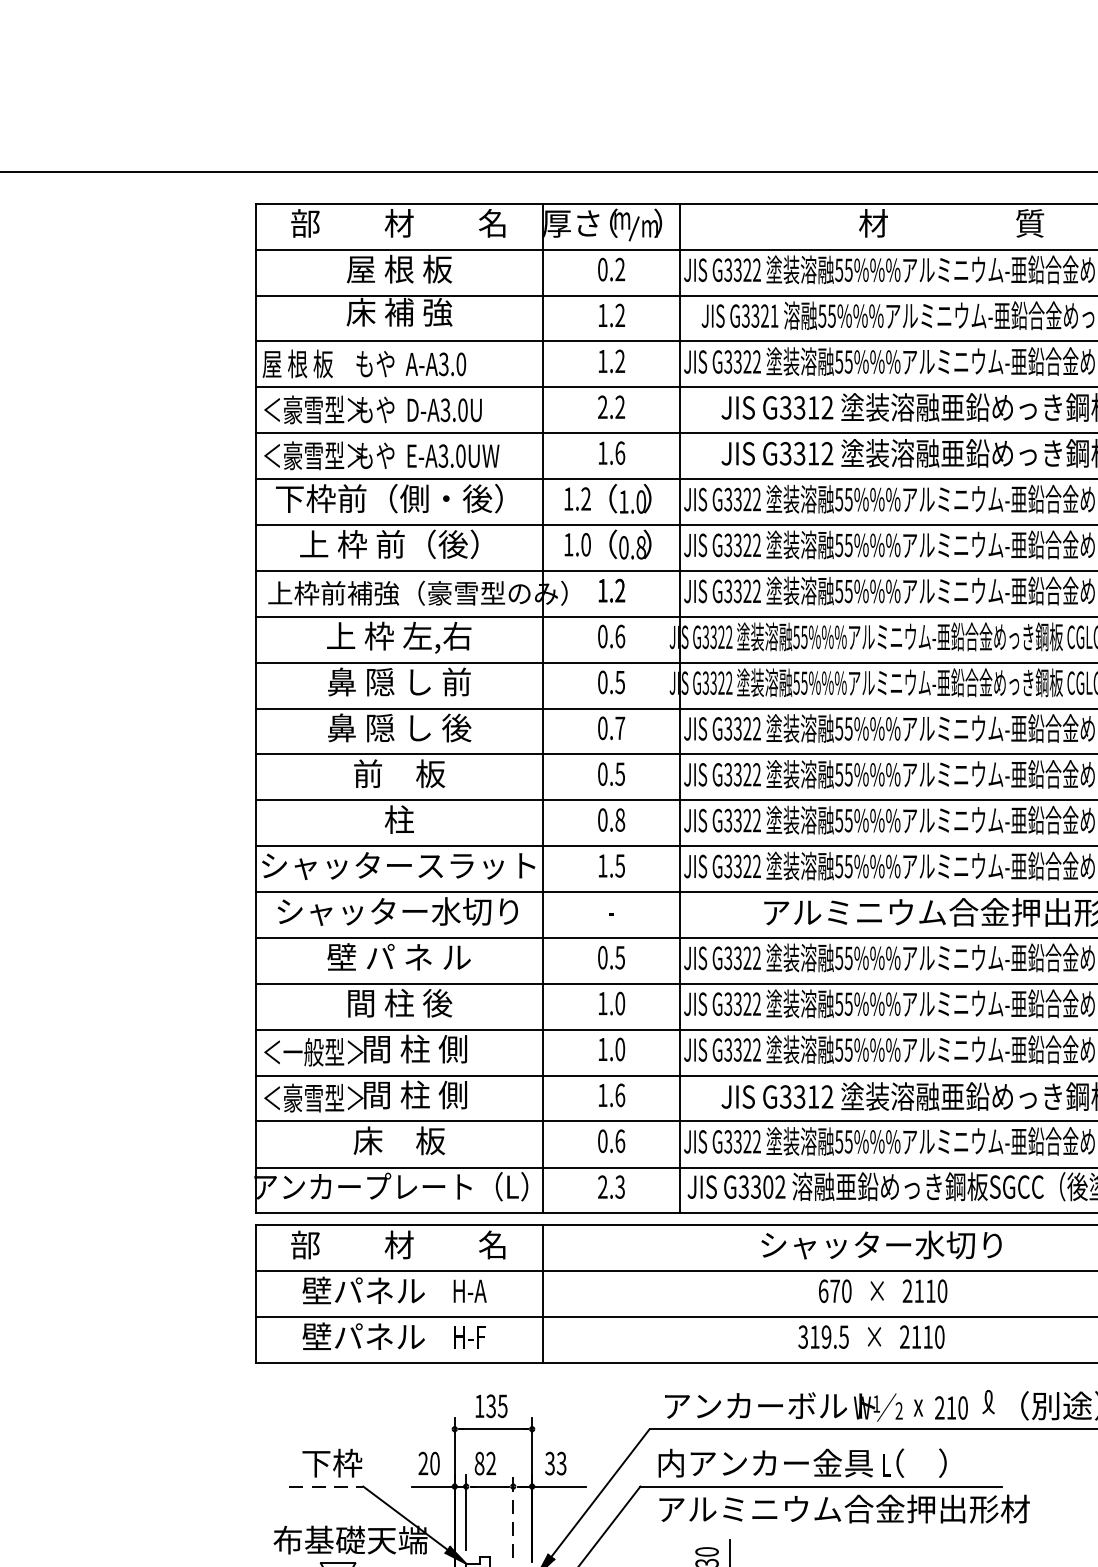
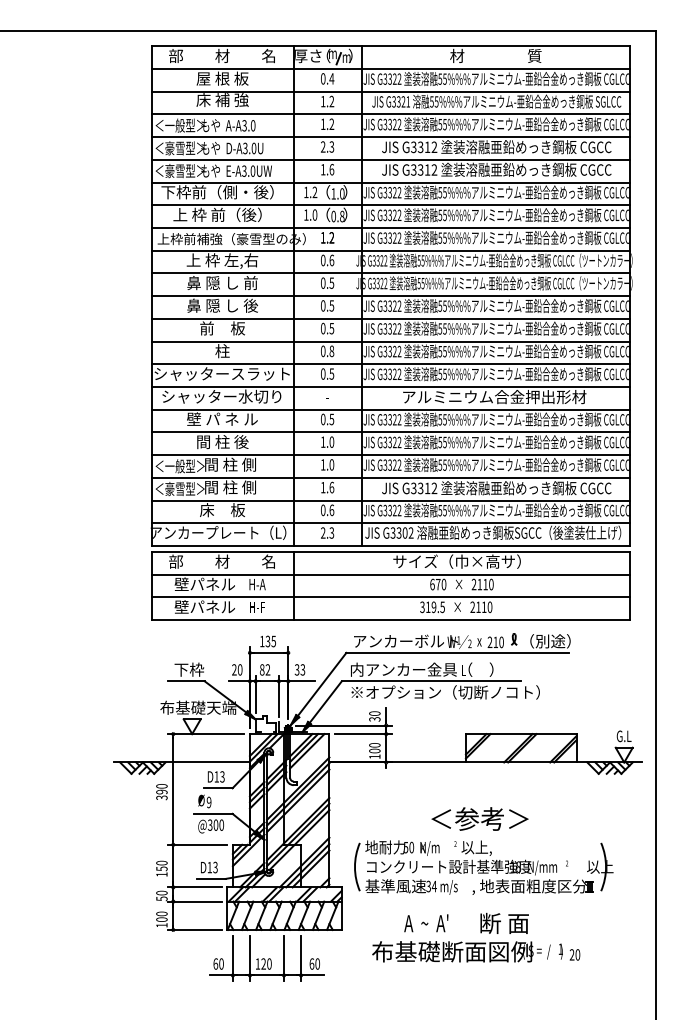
text: (619, 268) -> (331, 78), 0.2 -> 0.4
text: (312, 363) -> (179, 125), 屋 根 板 -> ＜一般型＞
text: (619, 408) -> (331, 147), 2.2 -> 2.3
text: (619, 727) -> (331, 305), 0.7 -> 0.5
text: (603, 864) -> (323, 373), 1.5 -> 0.5
text: (872, 1244) -> (456, 561), シャッター水切り -> サイズ（巾×高サ）
line: (326, 1487) -> (186, 681), dashed -> solid
text: (849, 1509) -> (445, 692), アルミニウム合金押出形材 -> ※オプション（切断ノコト）
line: (512, 1517) -> (278, 696), dashed -> solid

